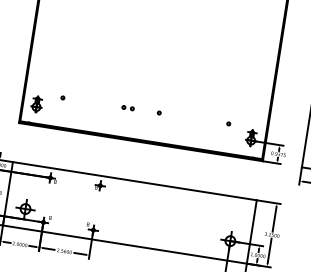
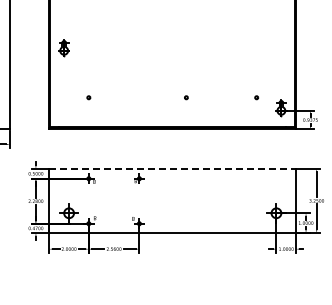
part: (36, 104) -> (63, 48), moved
part: (127, 107) -> (154, 97), removed
line: (135, 180) -> (173, 168), solid -> dashed

